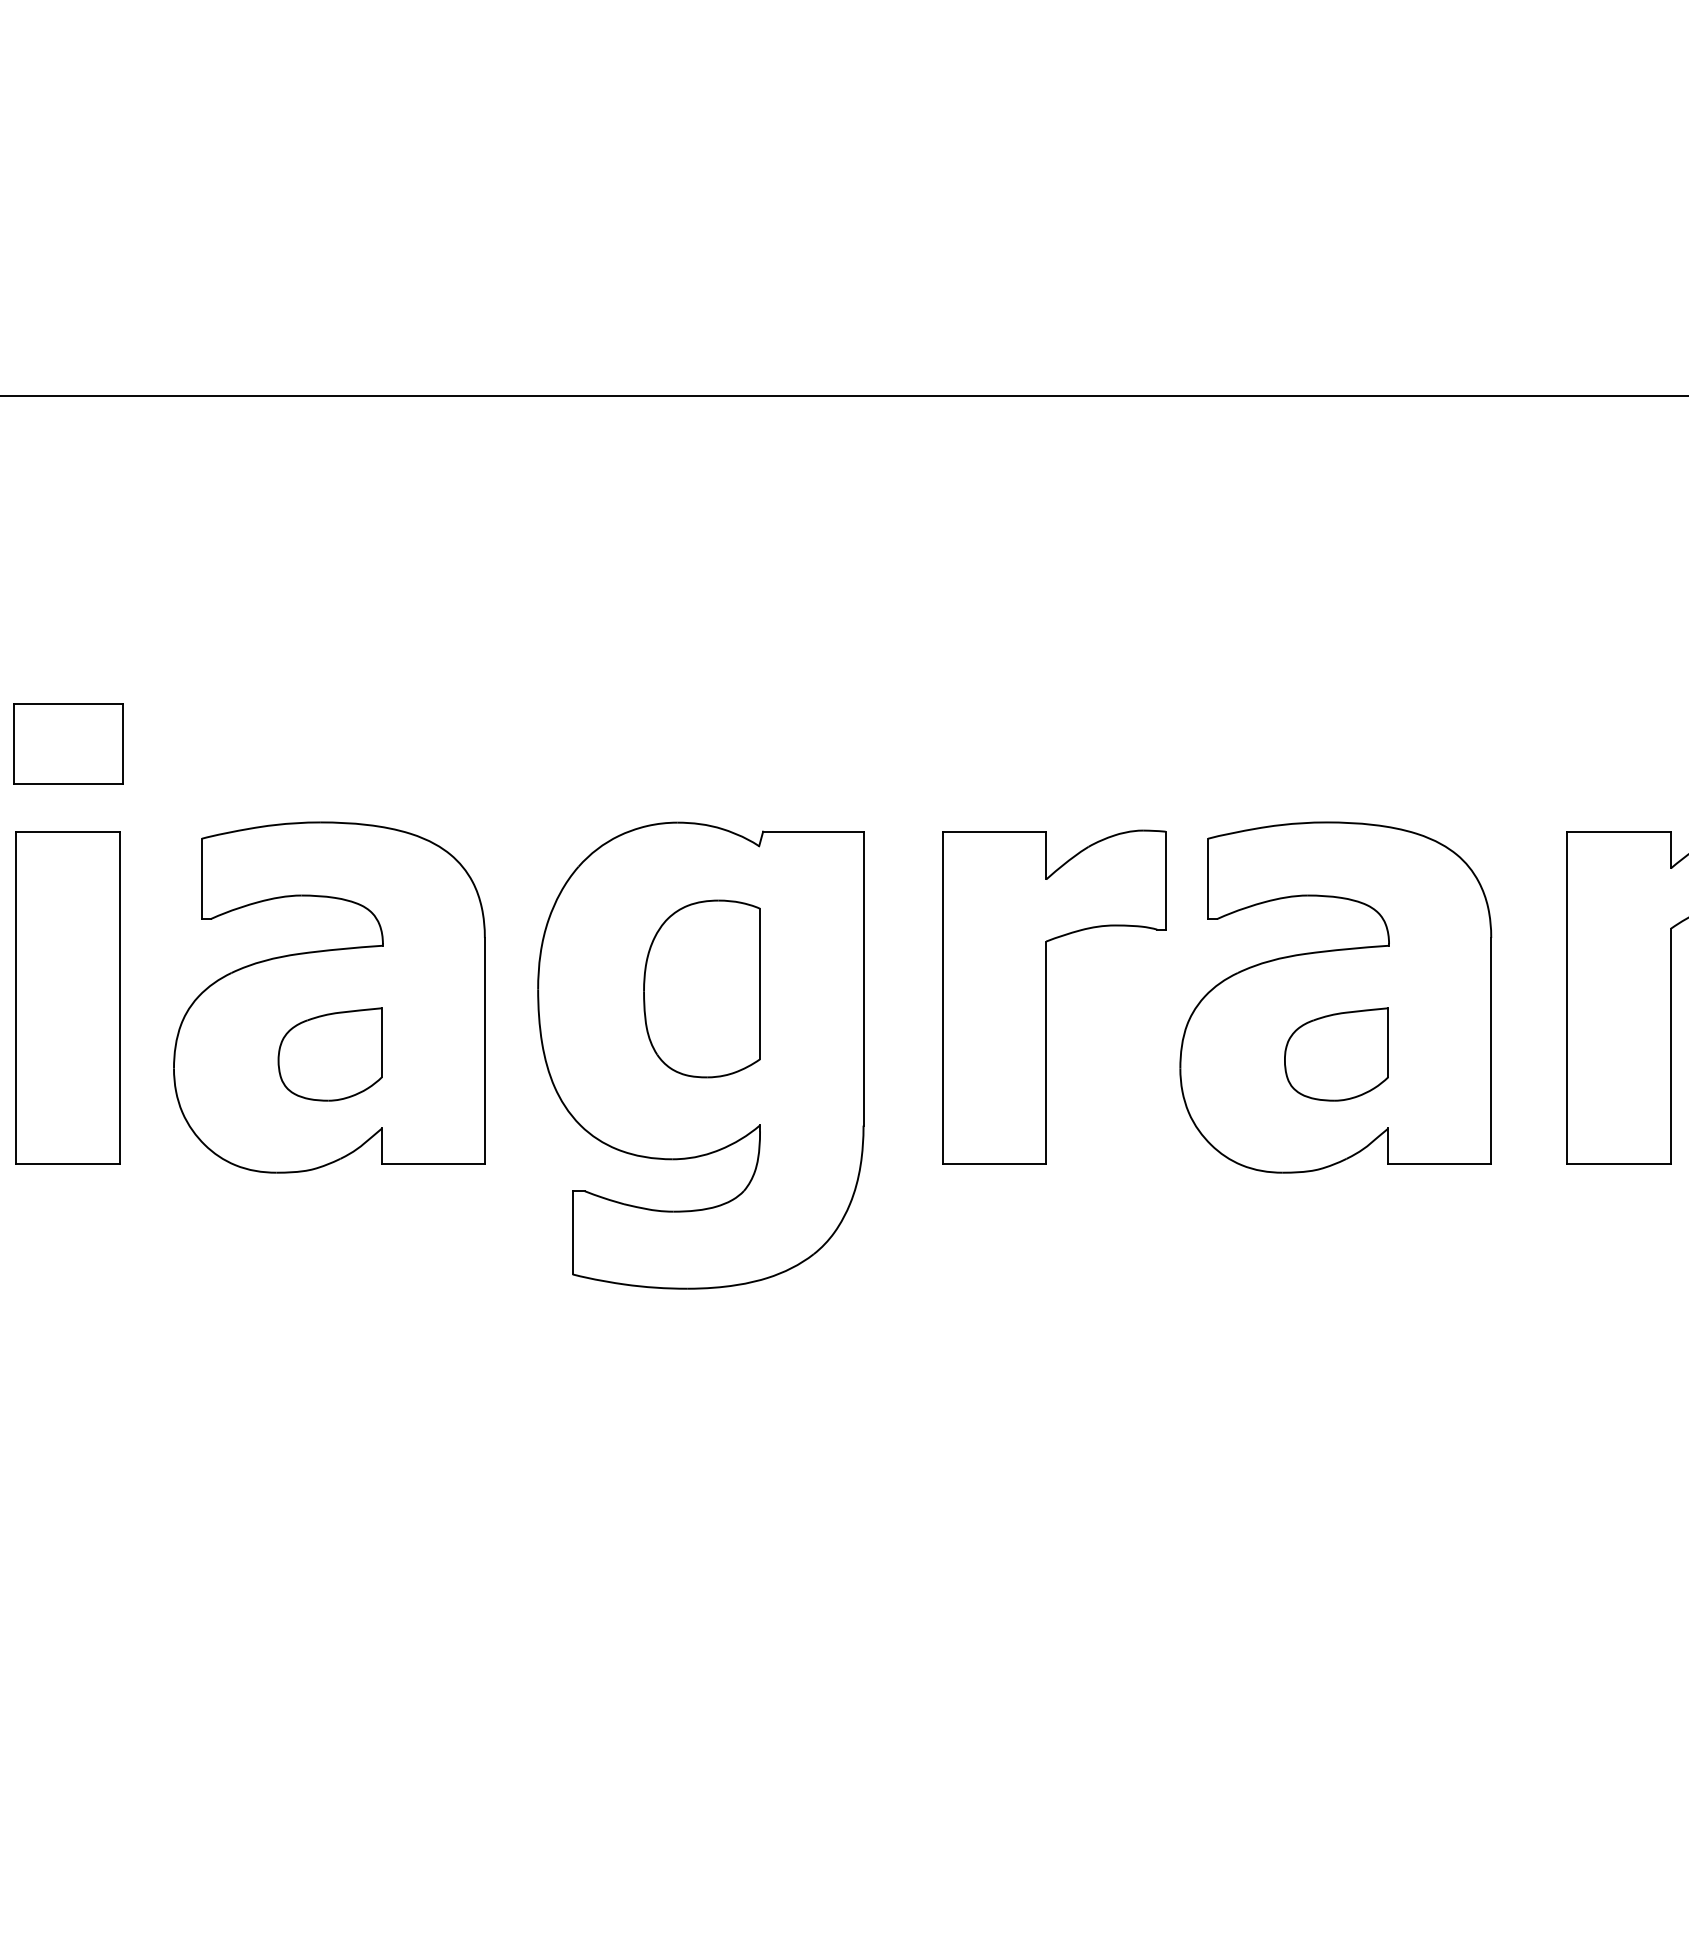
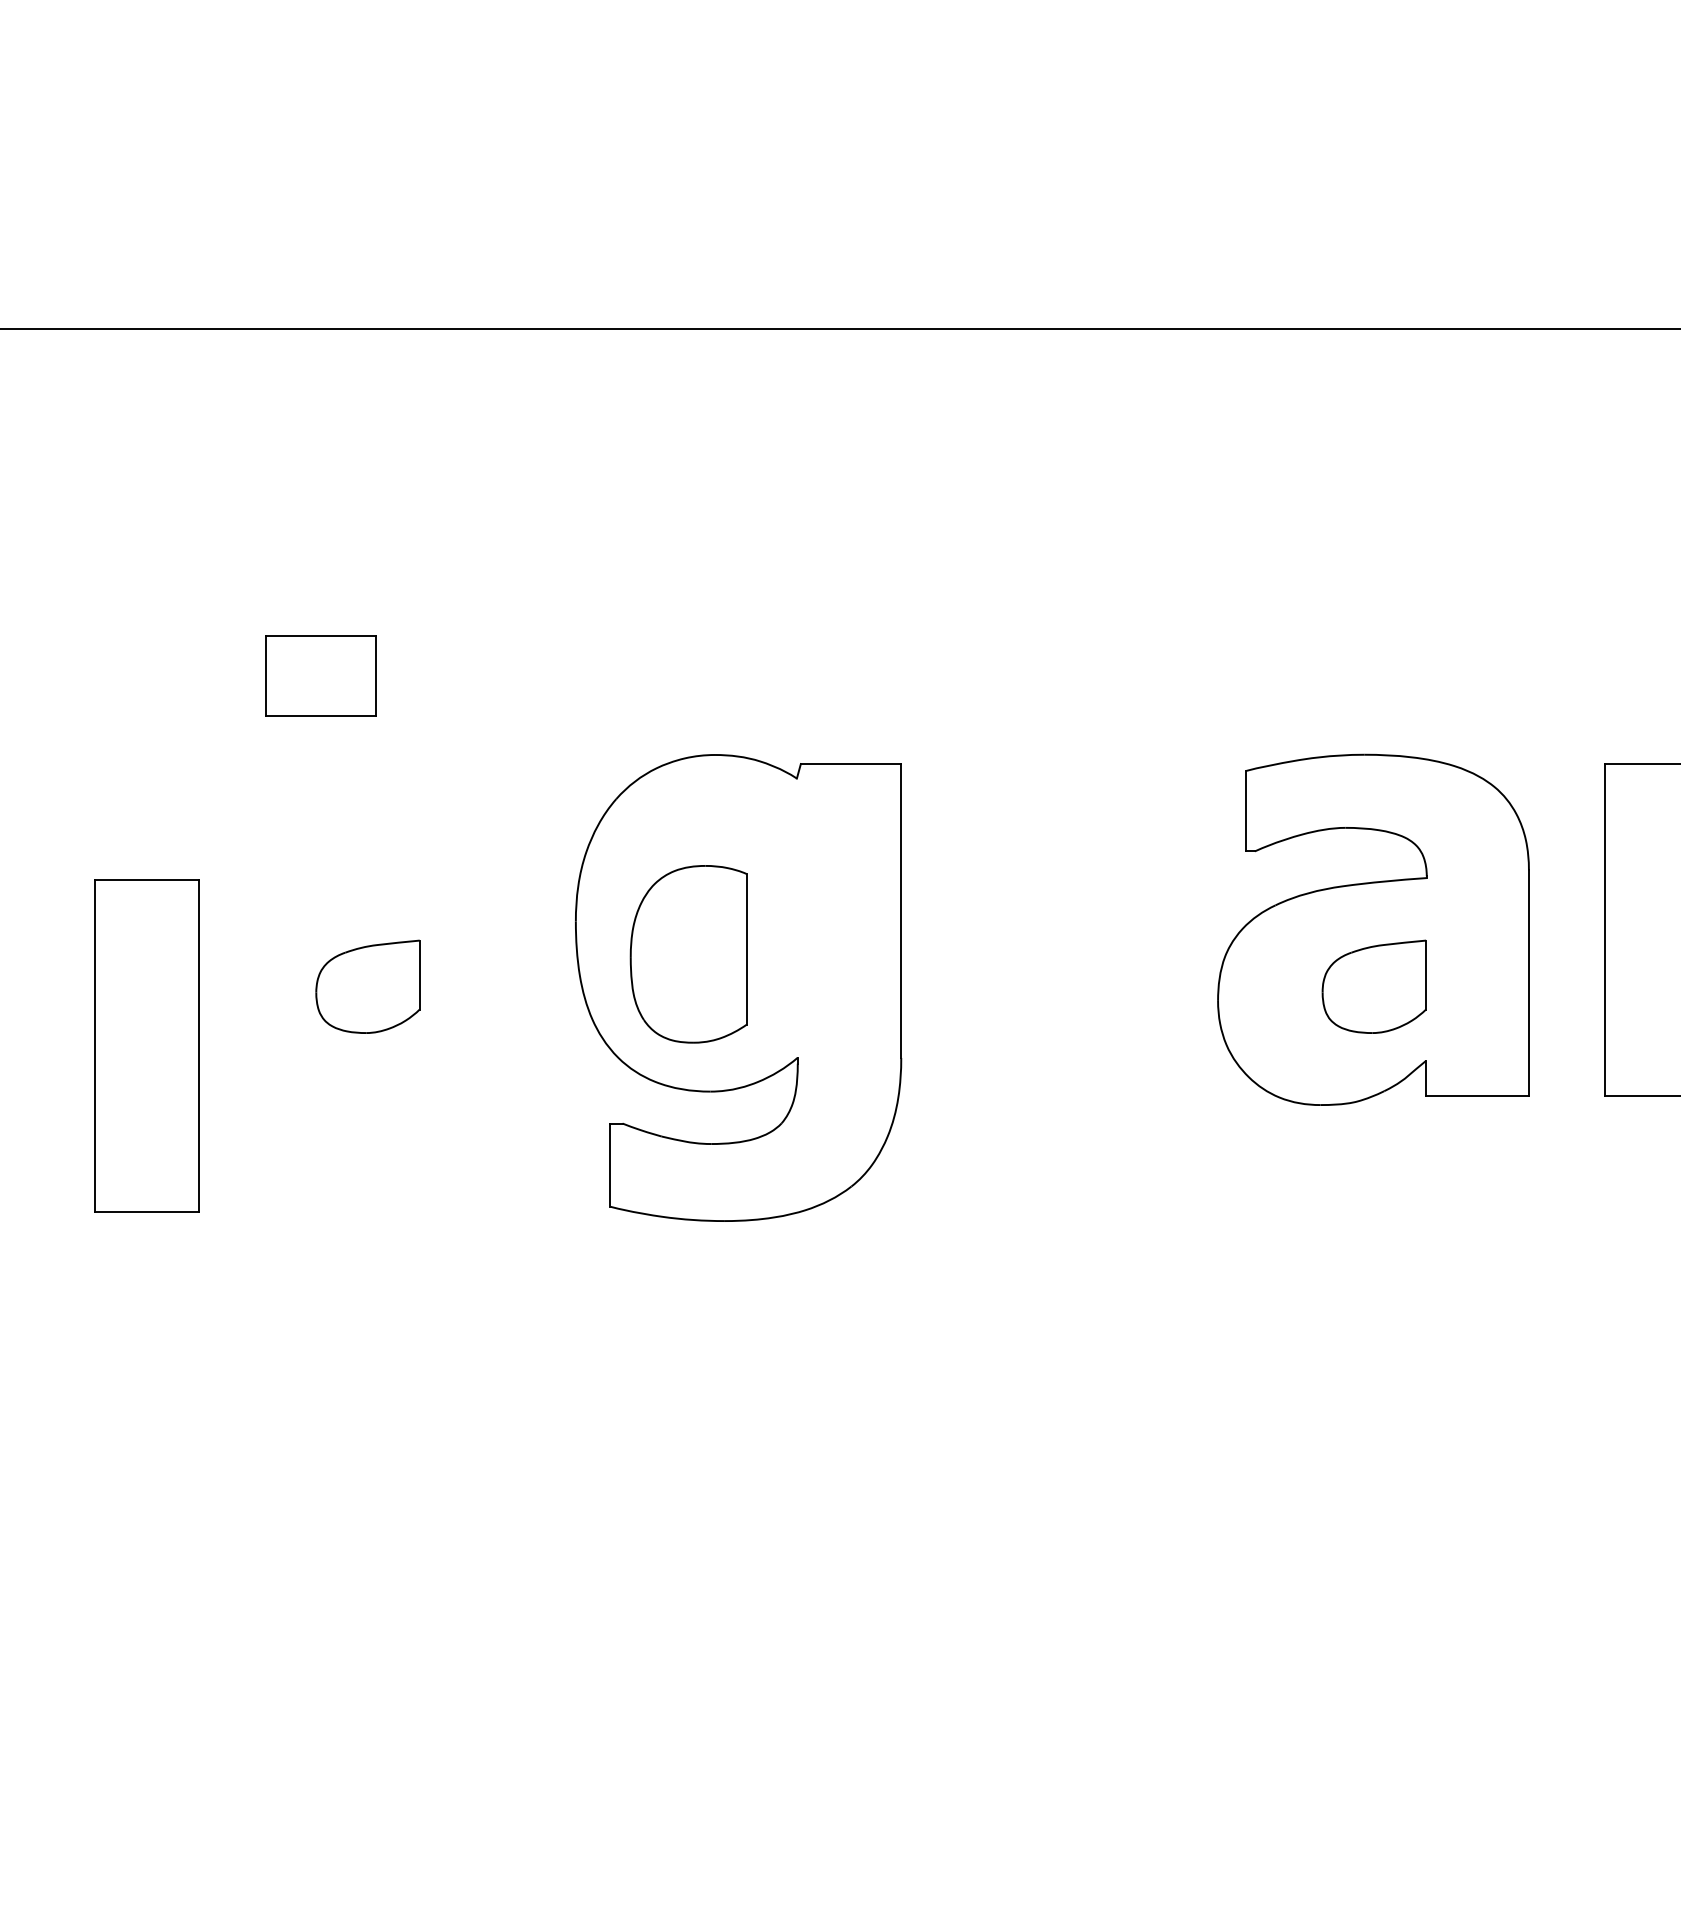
part: (68, 743) -> (321, 675), moved
part: (701, 988) -> (688, 953), moved
part: (1046, 996) -> (1084, 928), removed
part: (67, 997) -> (146, 1045), moved
part: (329, 997) -> (367, 929), removed

